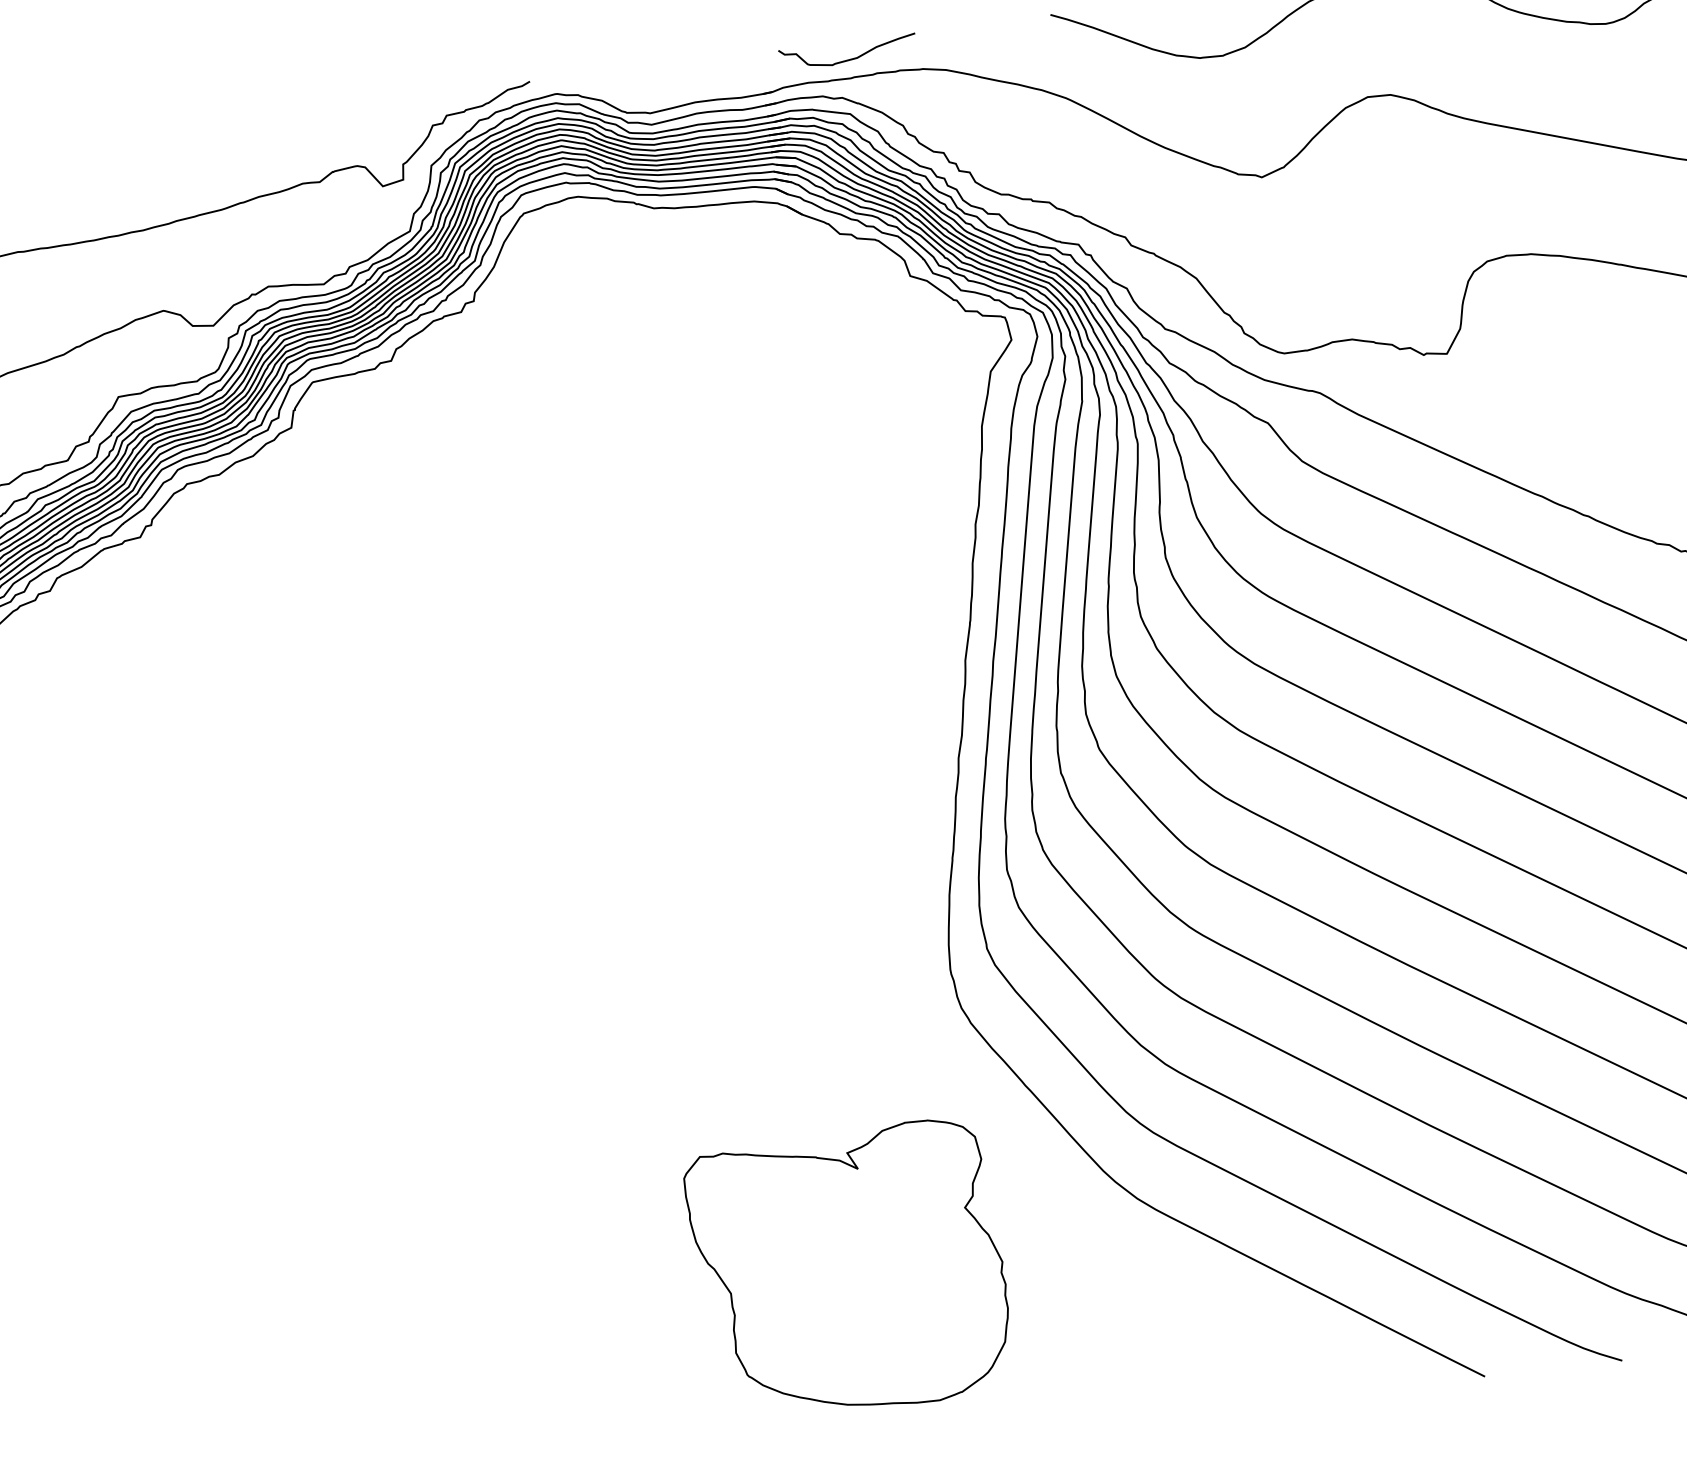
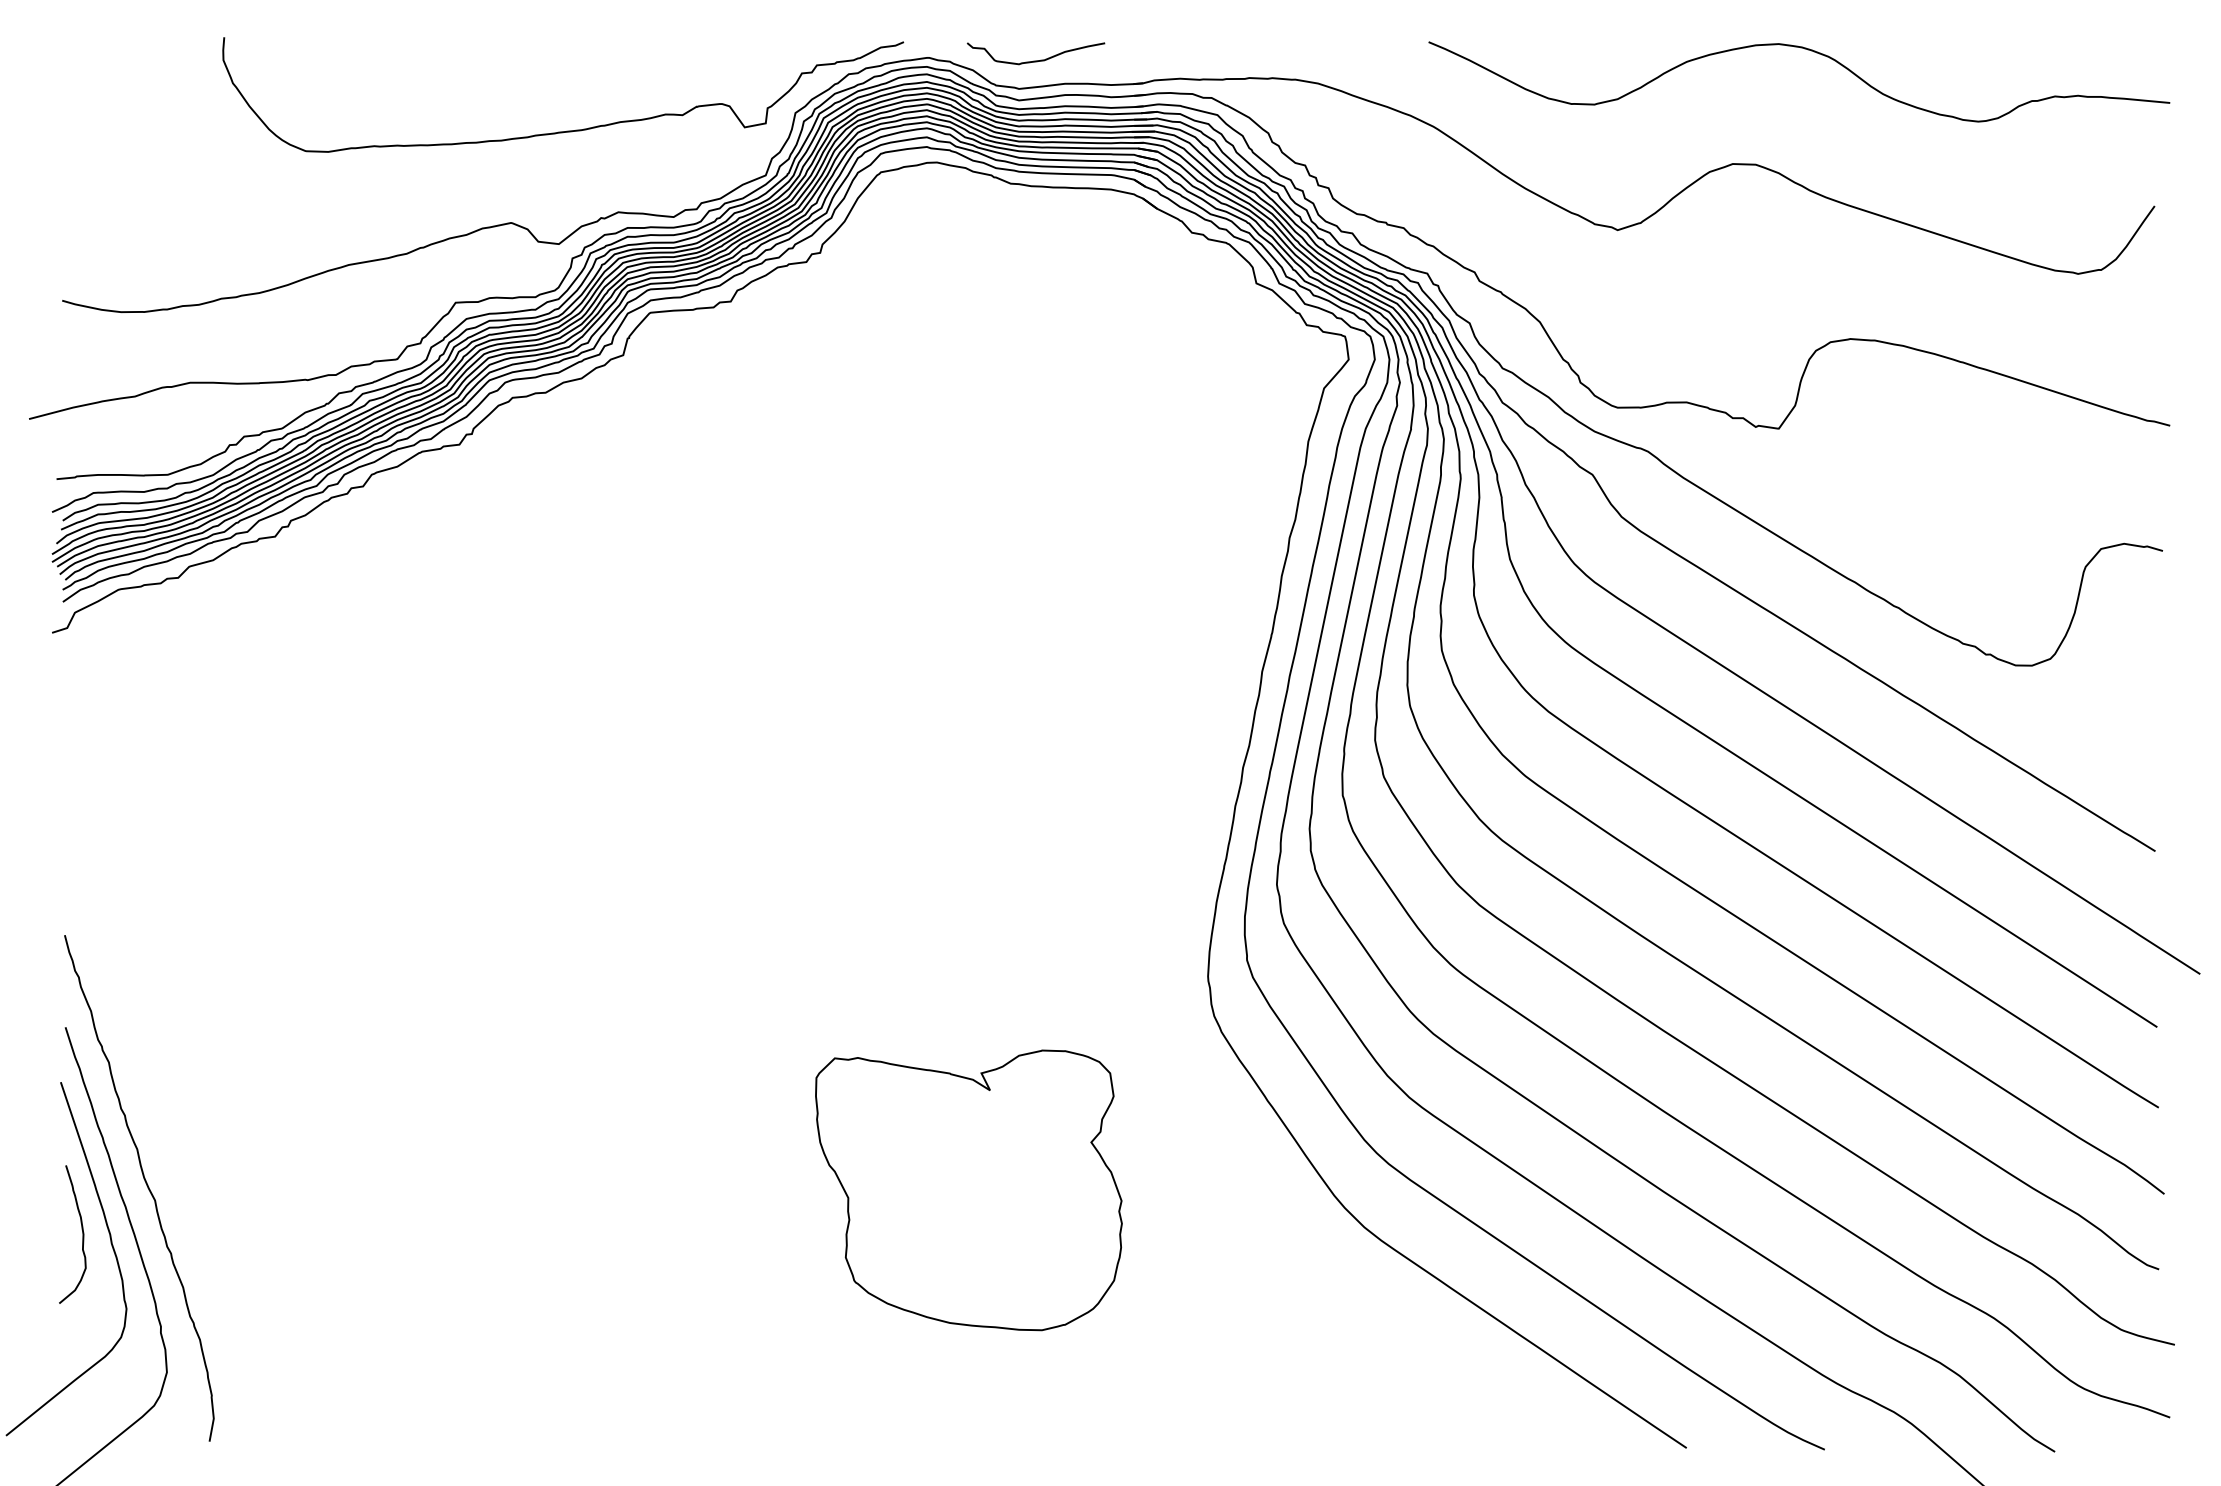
curve: (848, 59) -> (1035, 60), moved
part: (849, 1270) -> (968, 1190), moved

